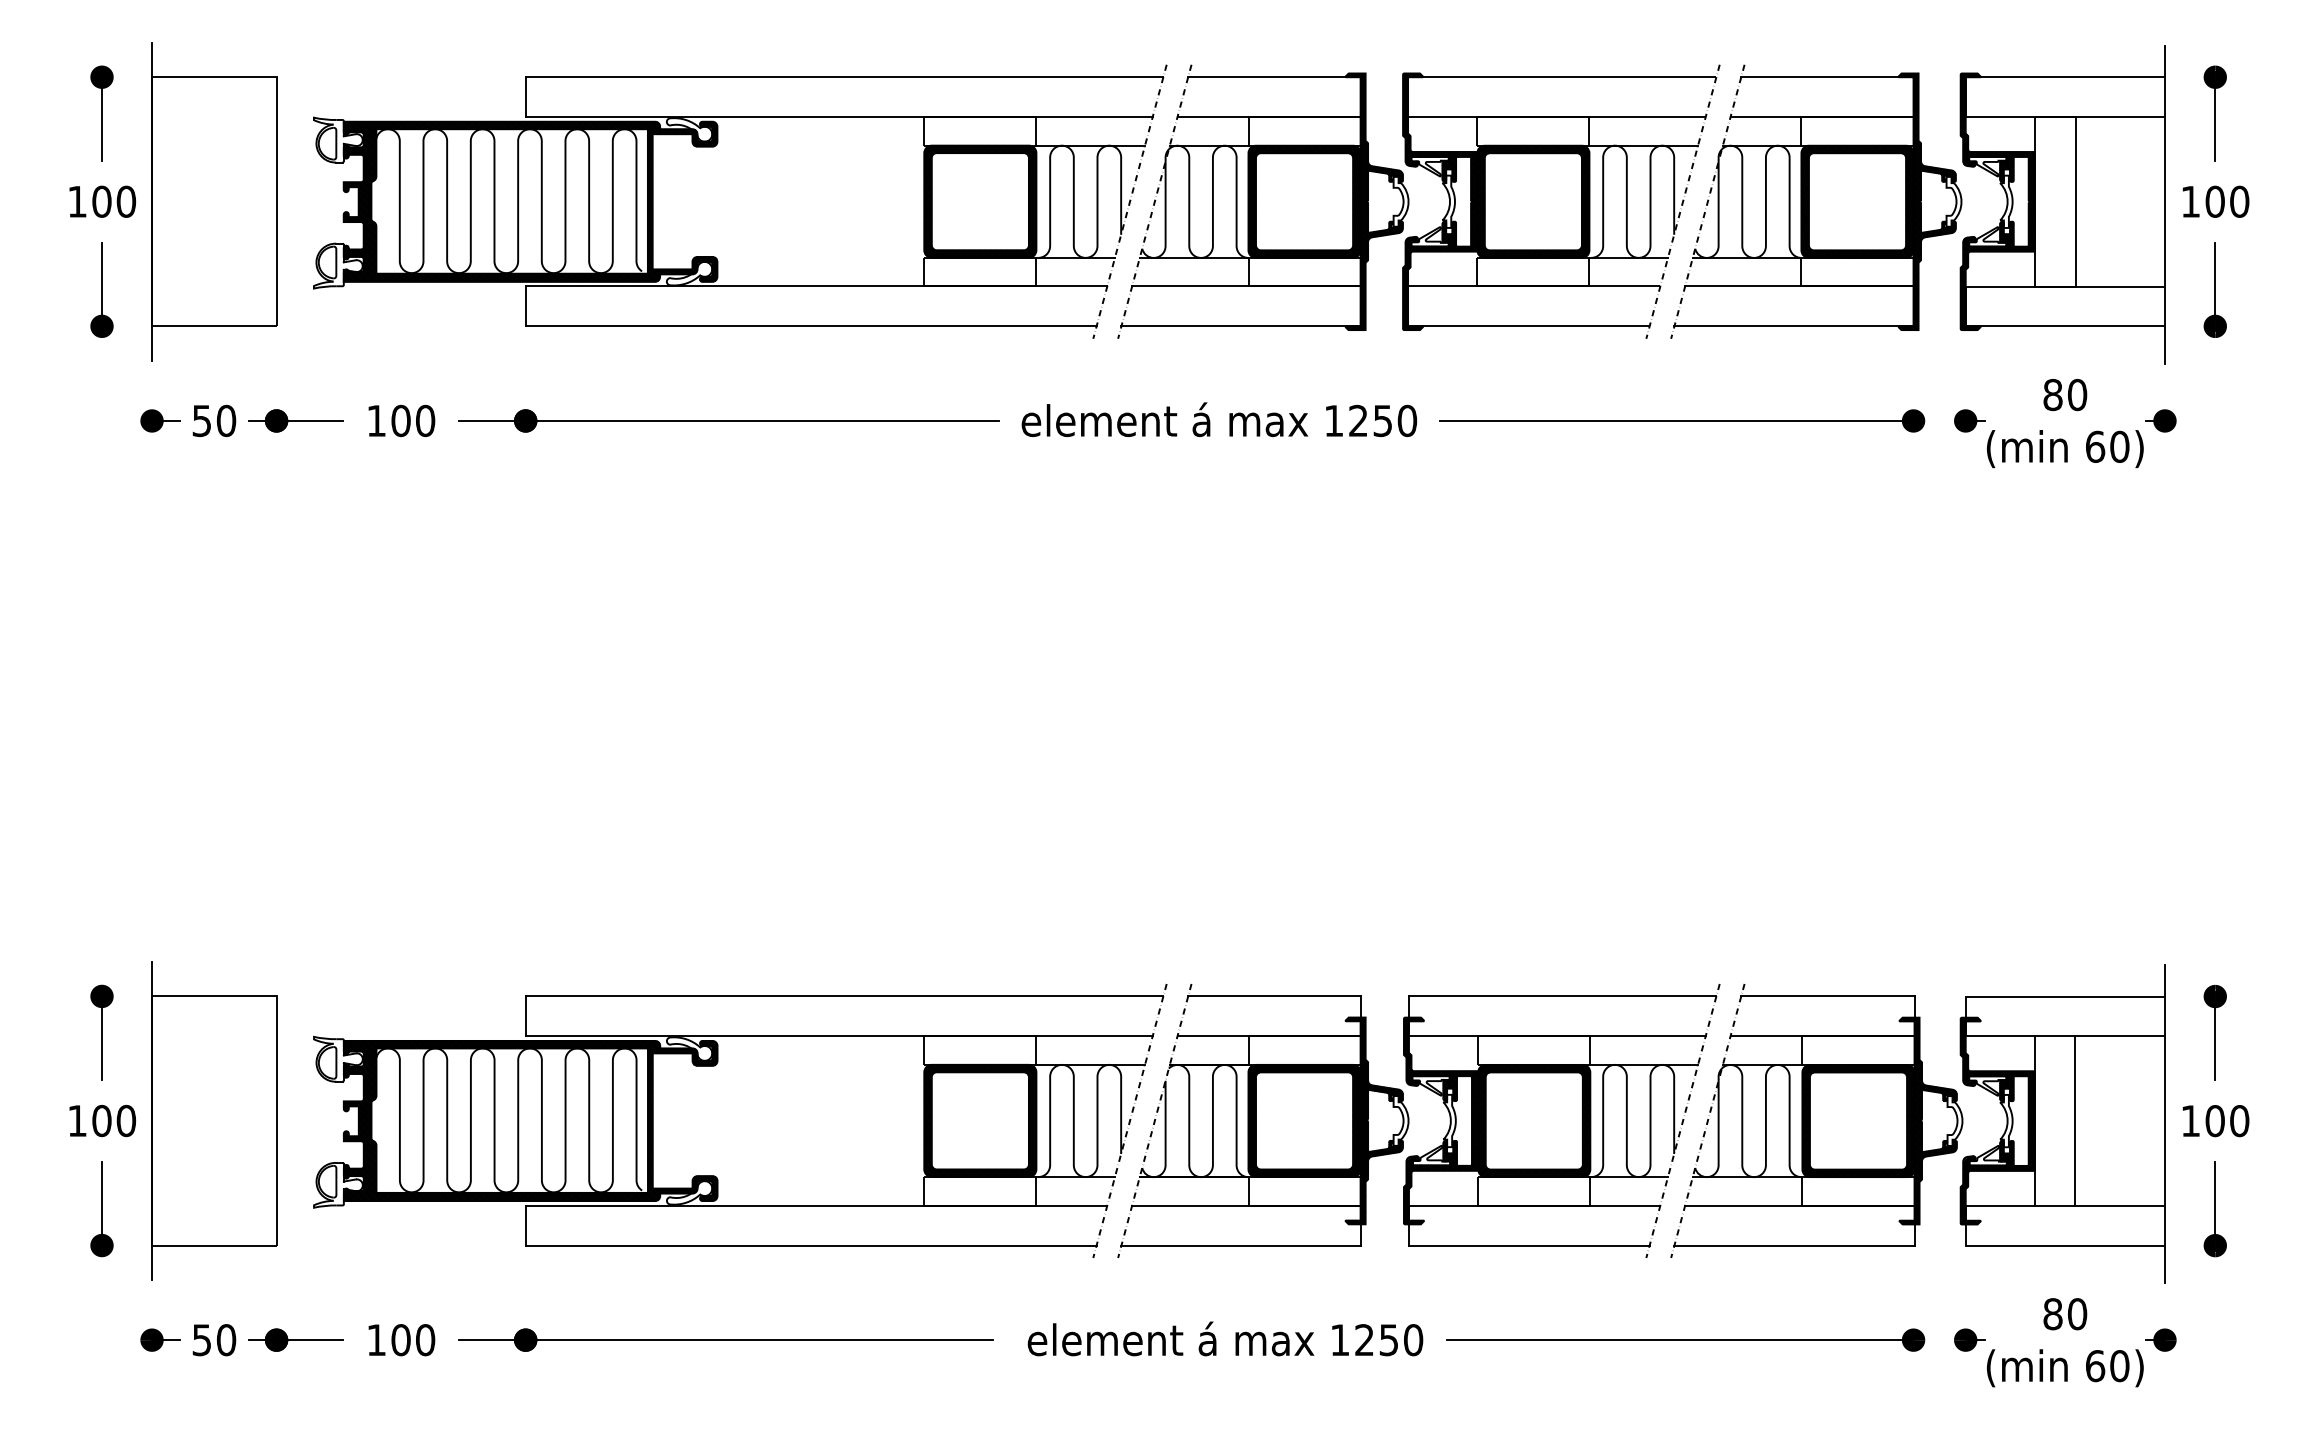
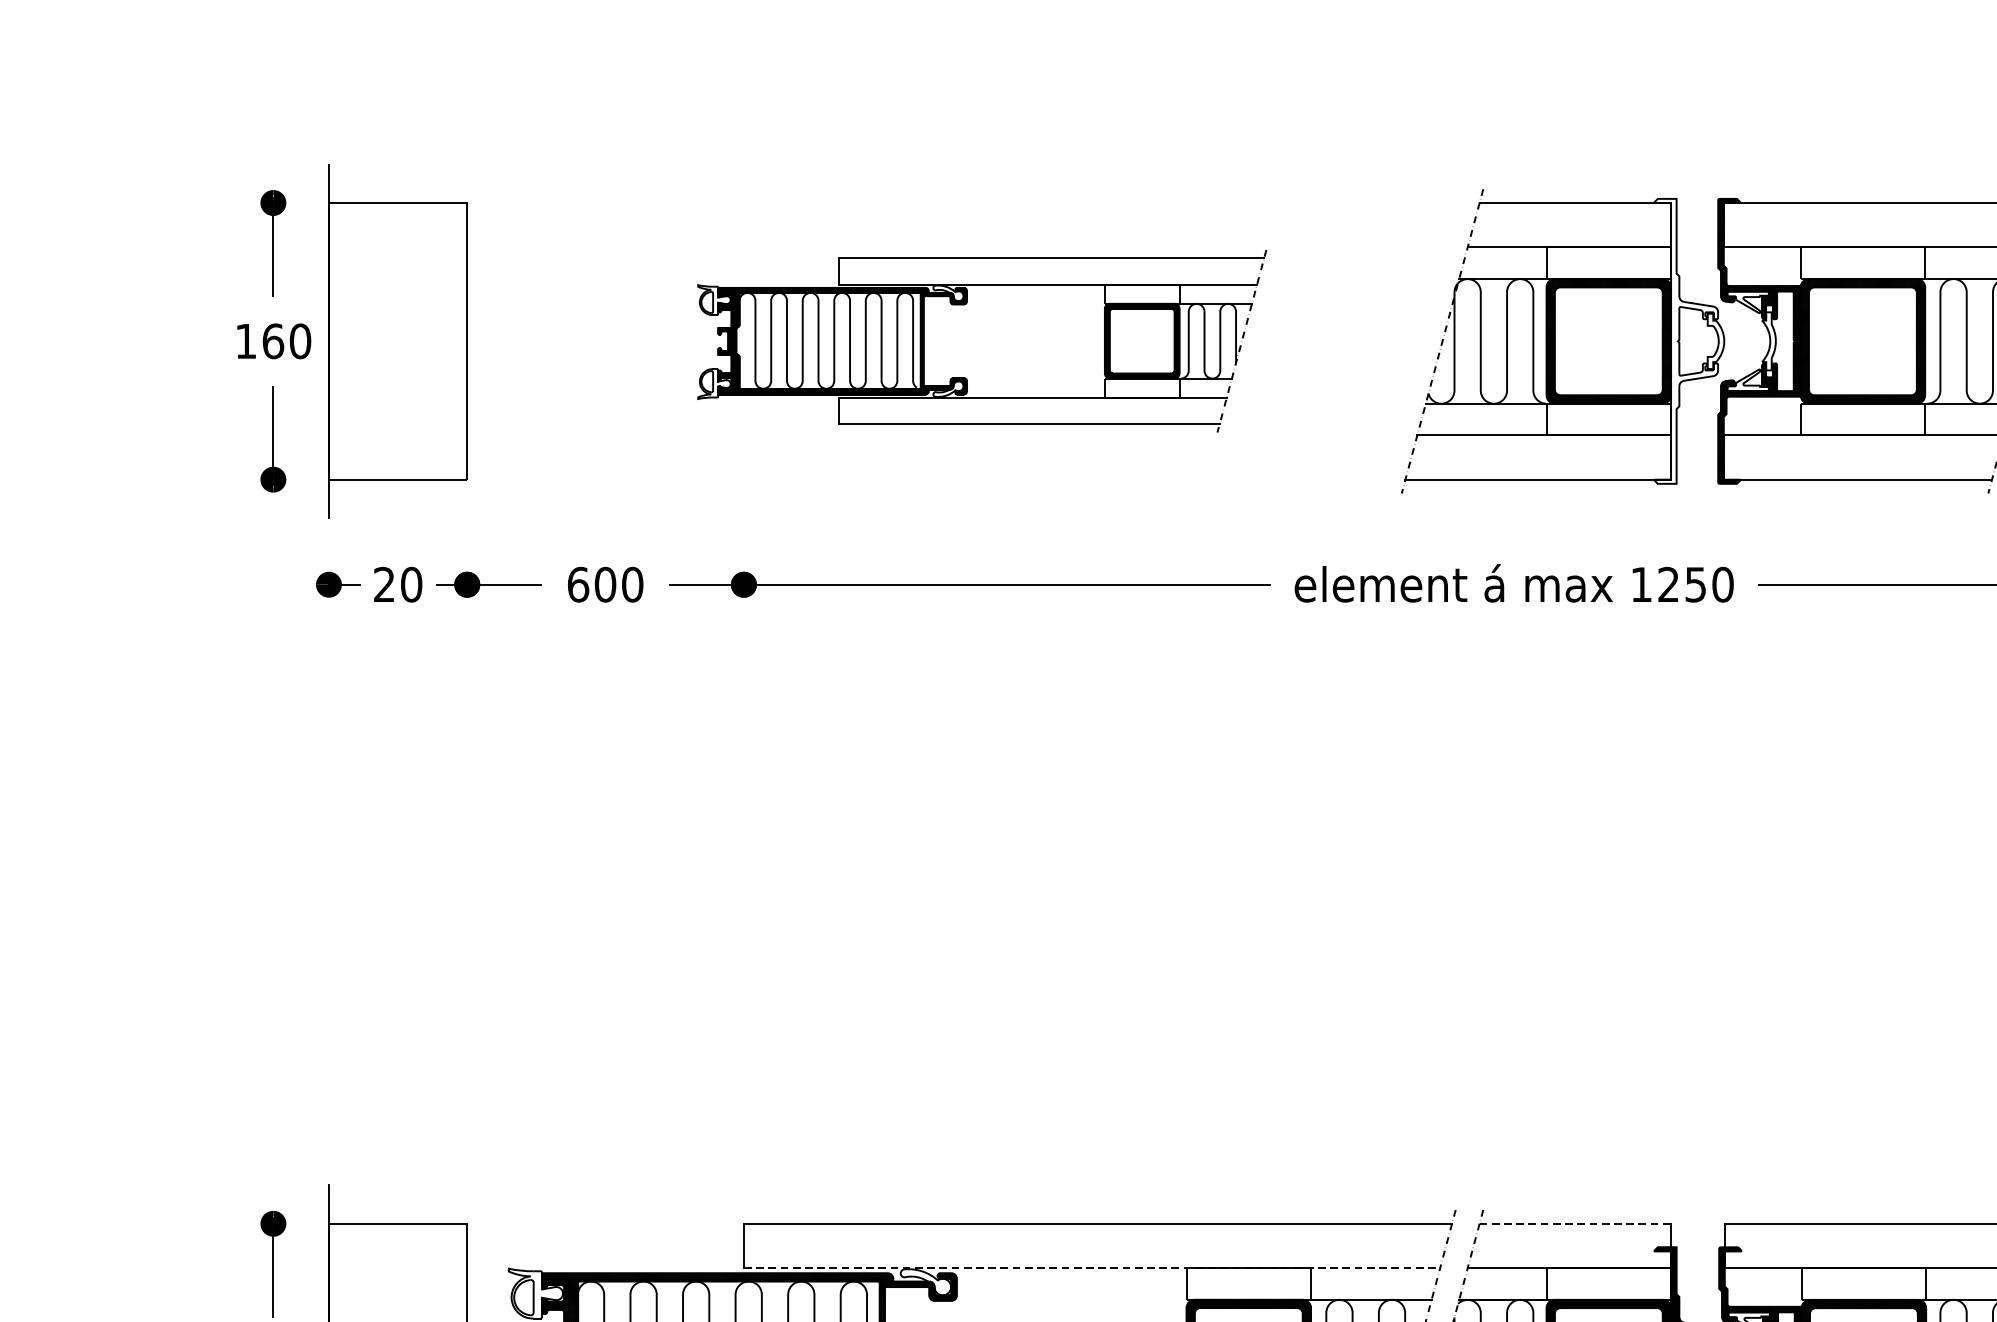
text: (101, 201) -> (272, 341), 100 -> 160
part: (740, 201) -> (982, 341), size x0.6
hatch: (1373, 201) -> (1685, 341), removed
text: (201, 420) -> (383, 584), 50 -> 20
text: (376, 420) -> (578, 584), 100 -> 600
line: (1274, 996) -> (1575, 1223), solid -> dashed
line: (839, 1036) -> (1092, 1268), solid -> dashed

